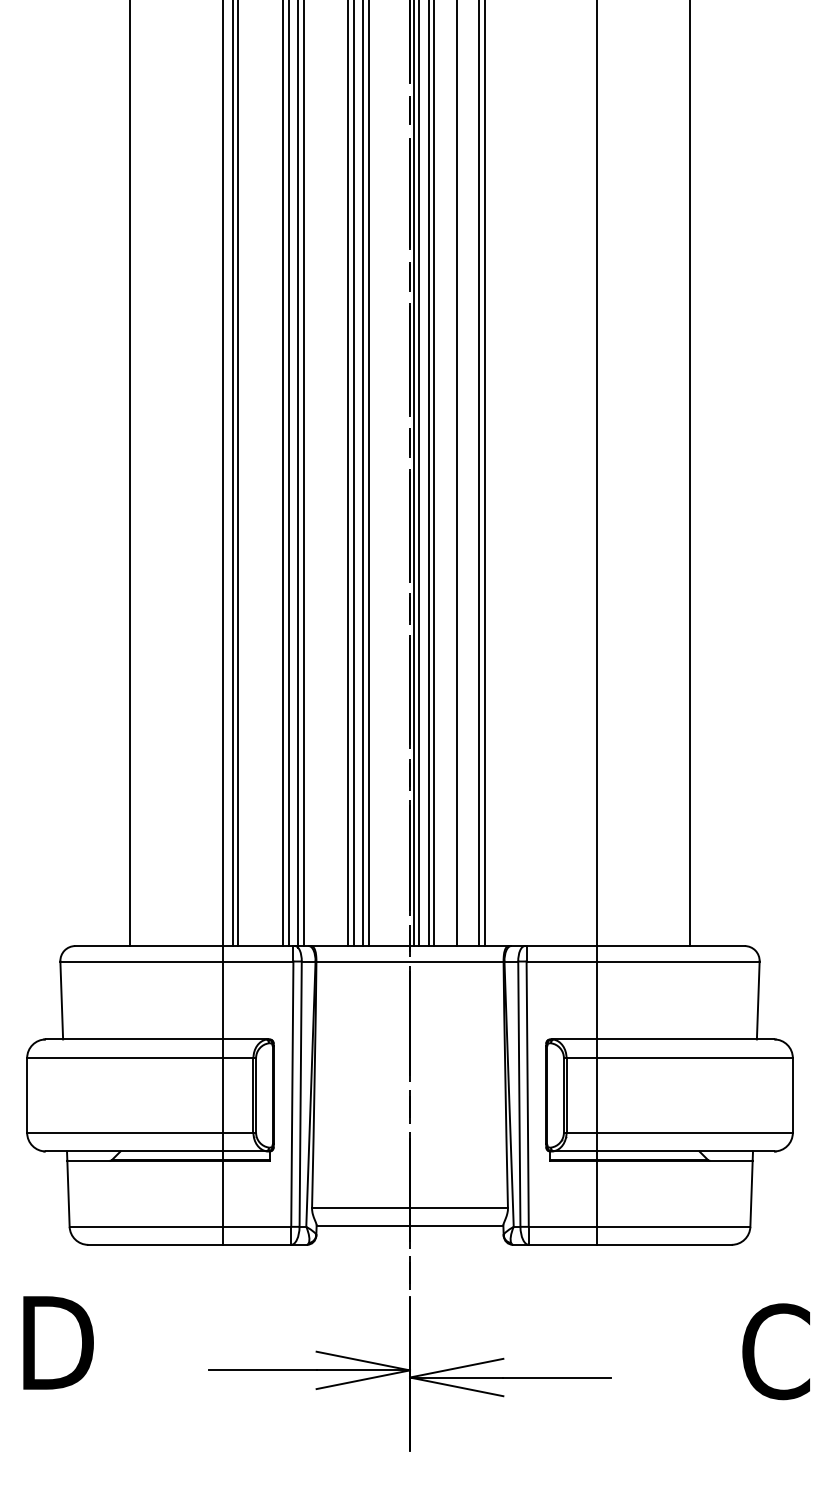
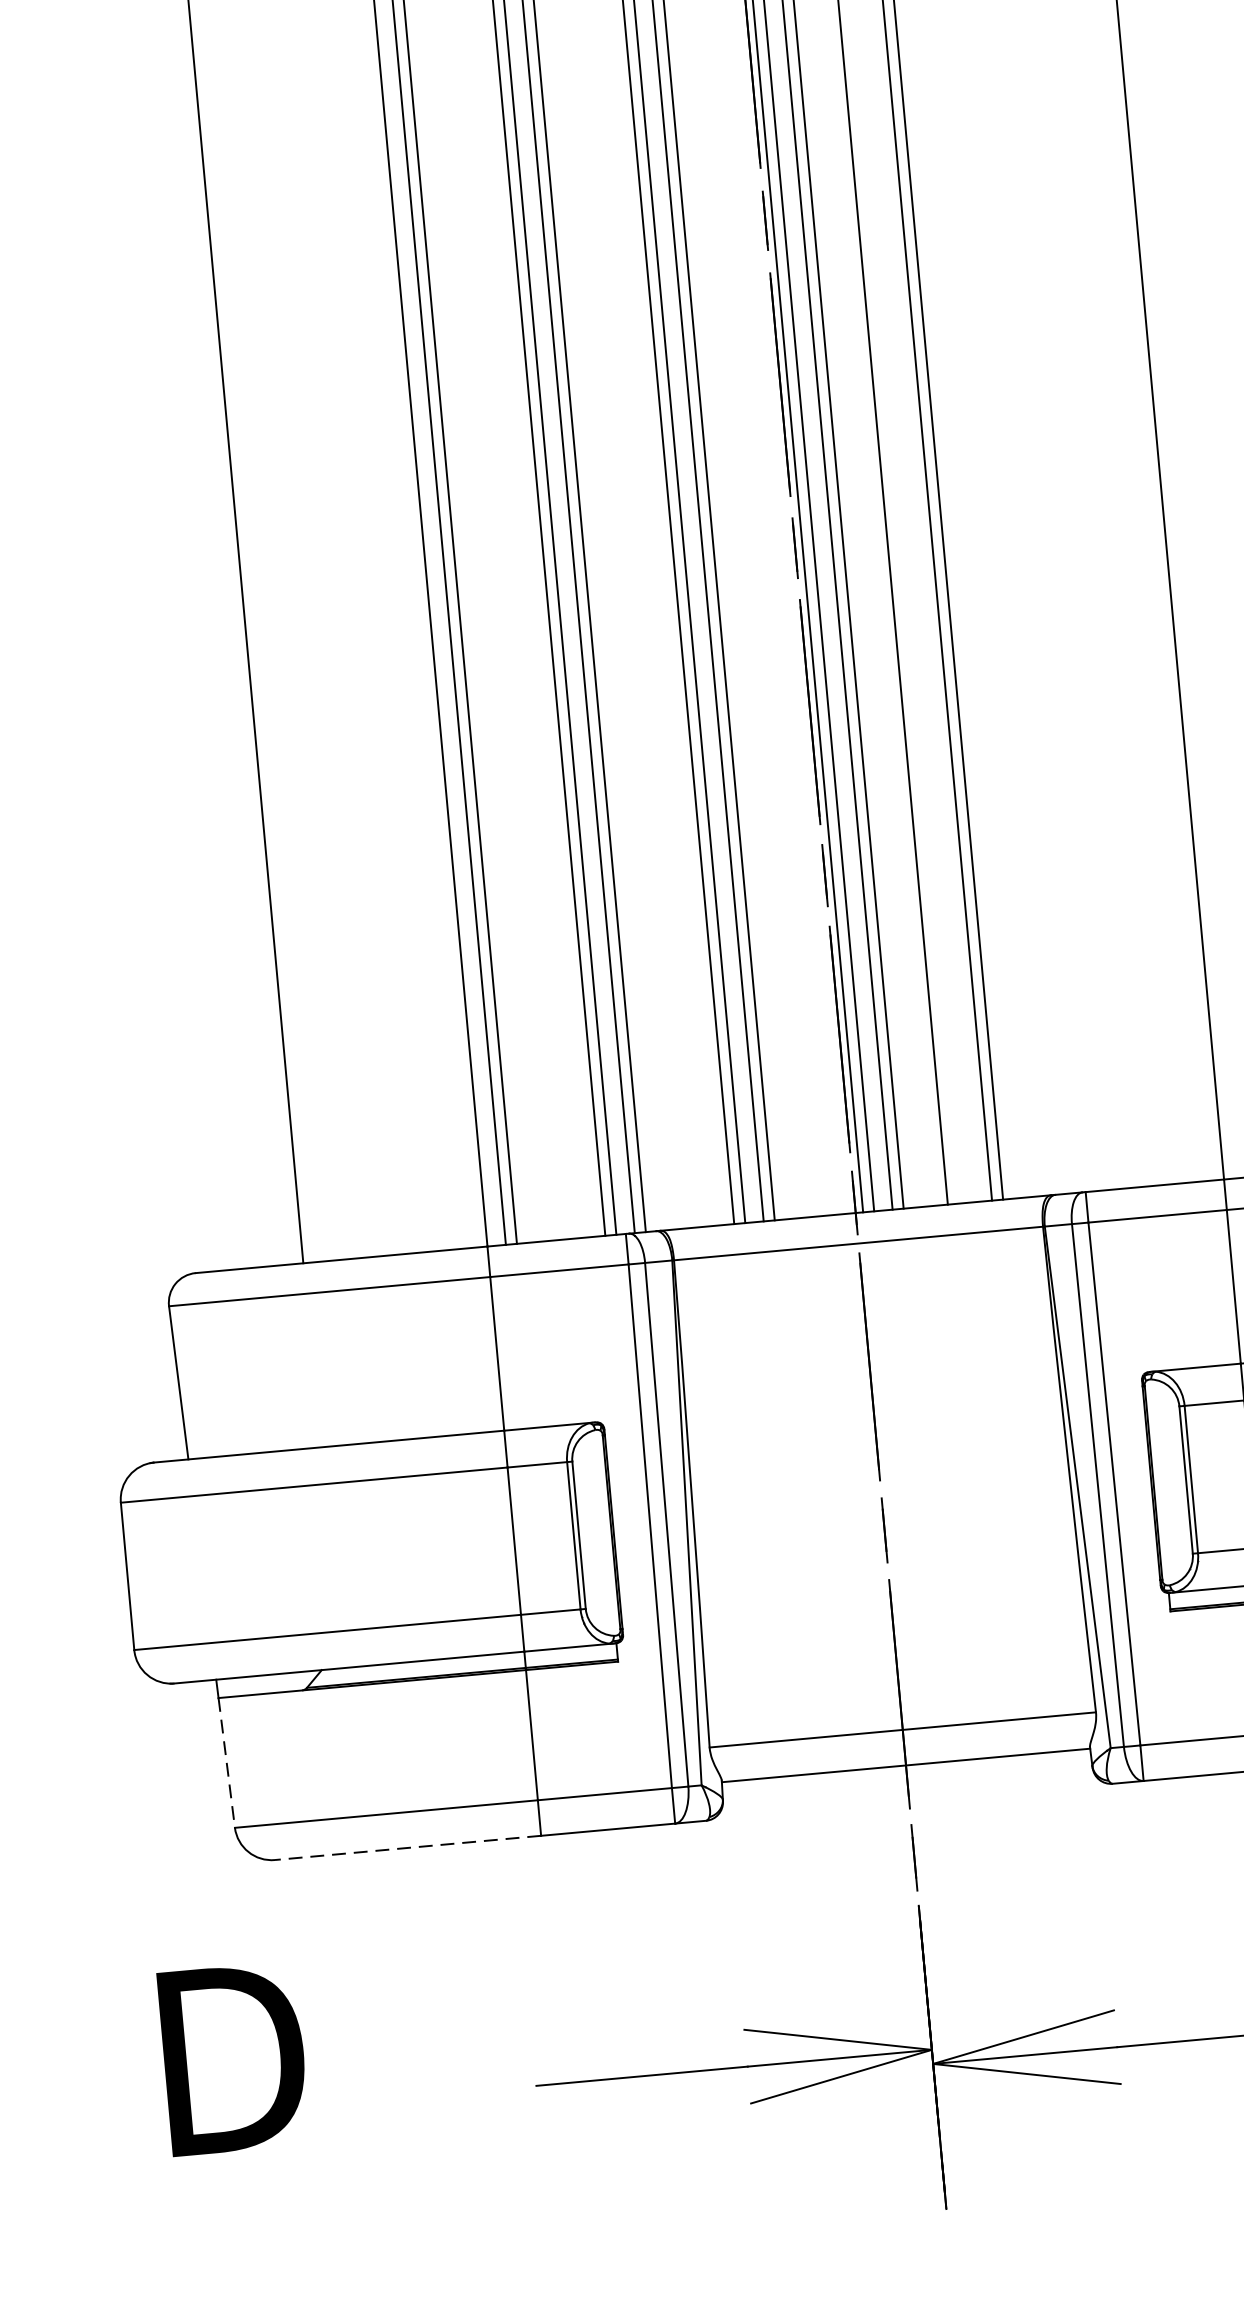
line: (68, 1194) -> (226, 1764), solid -> dashed
line: (155, 1244) -> (407, 1847), solid -> dashed

